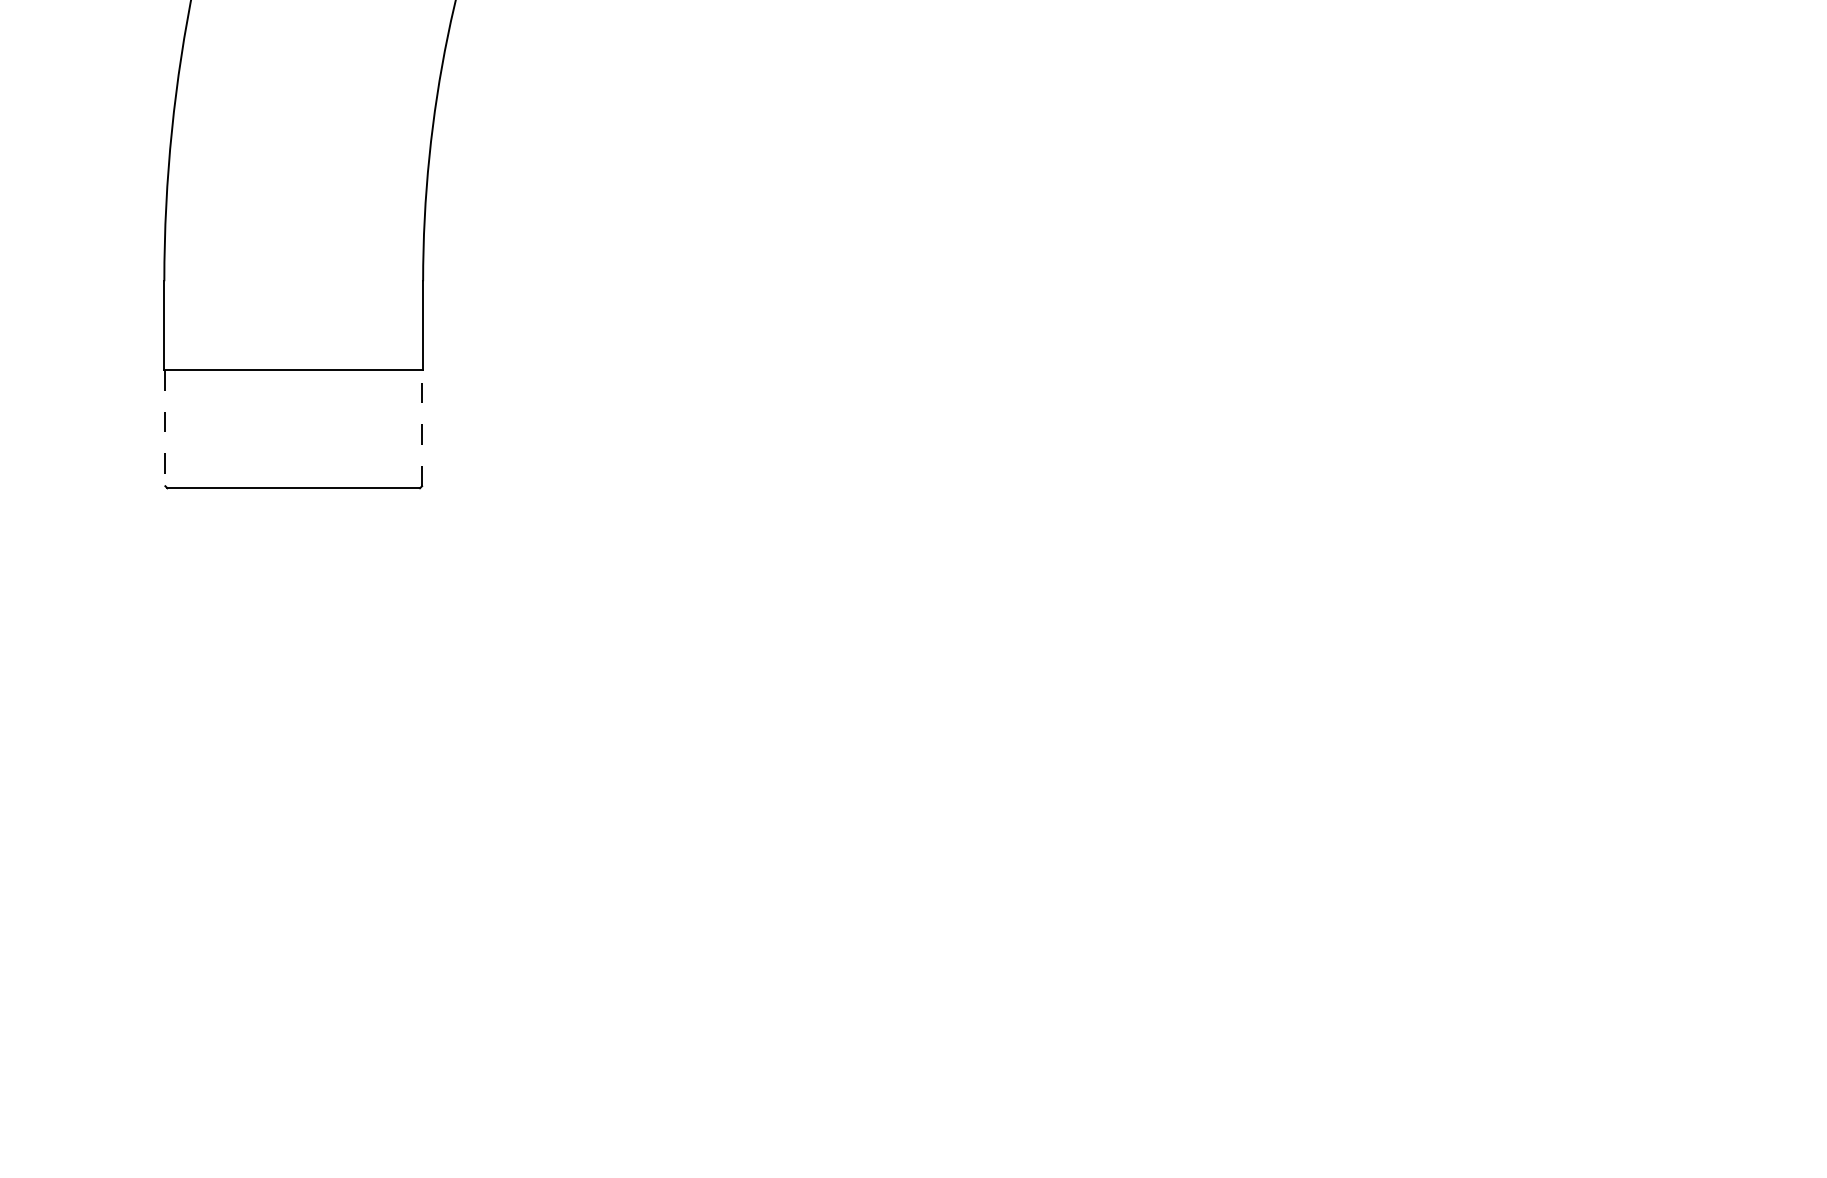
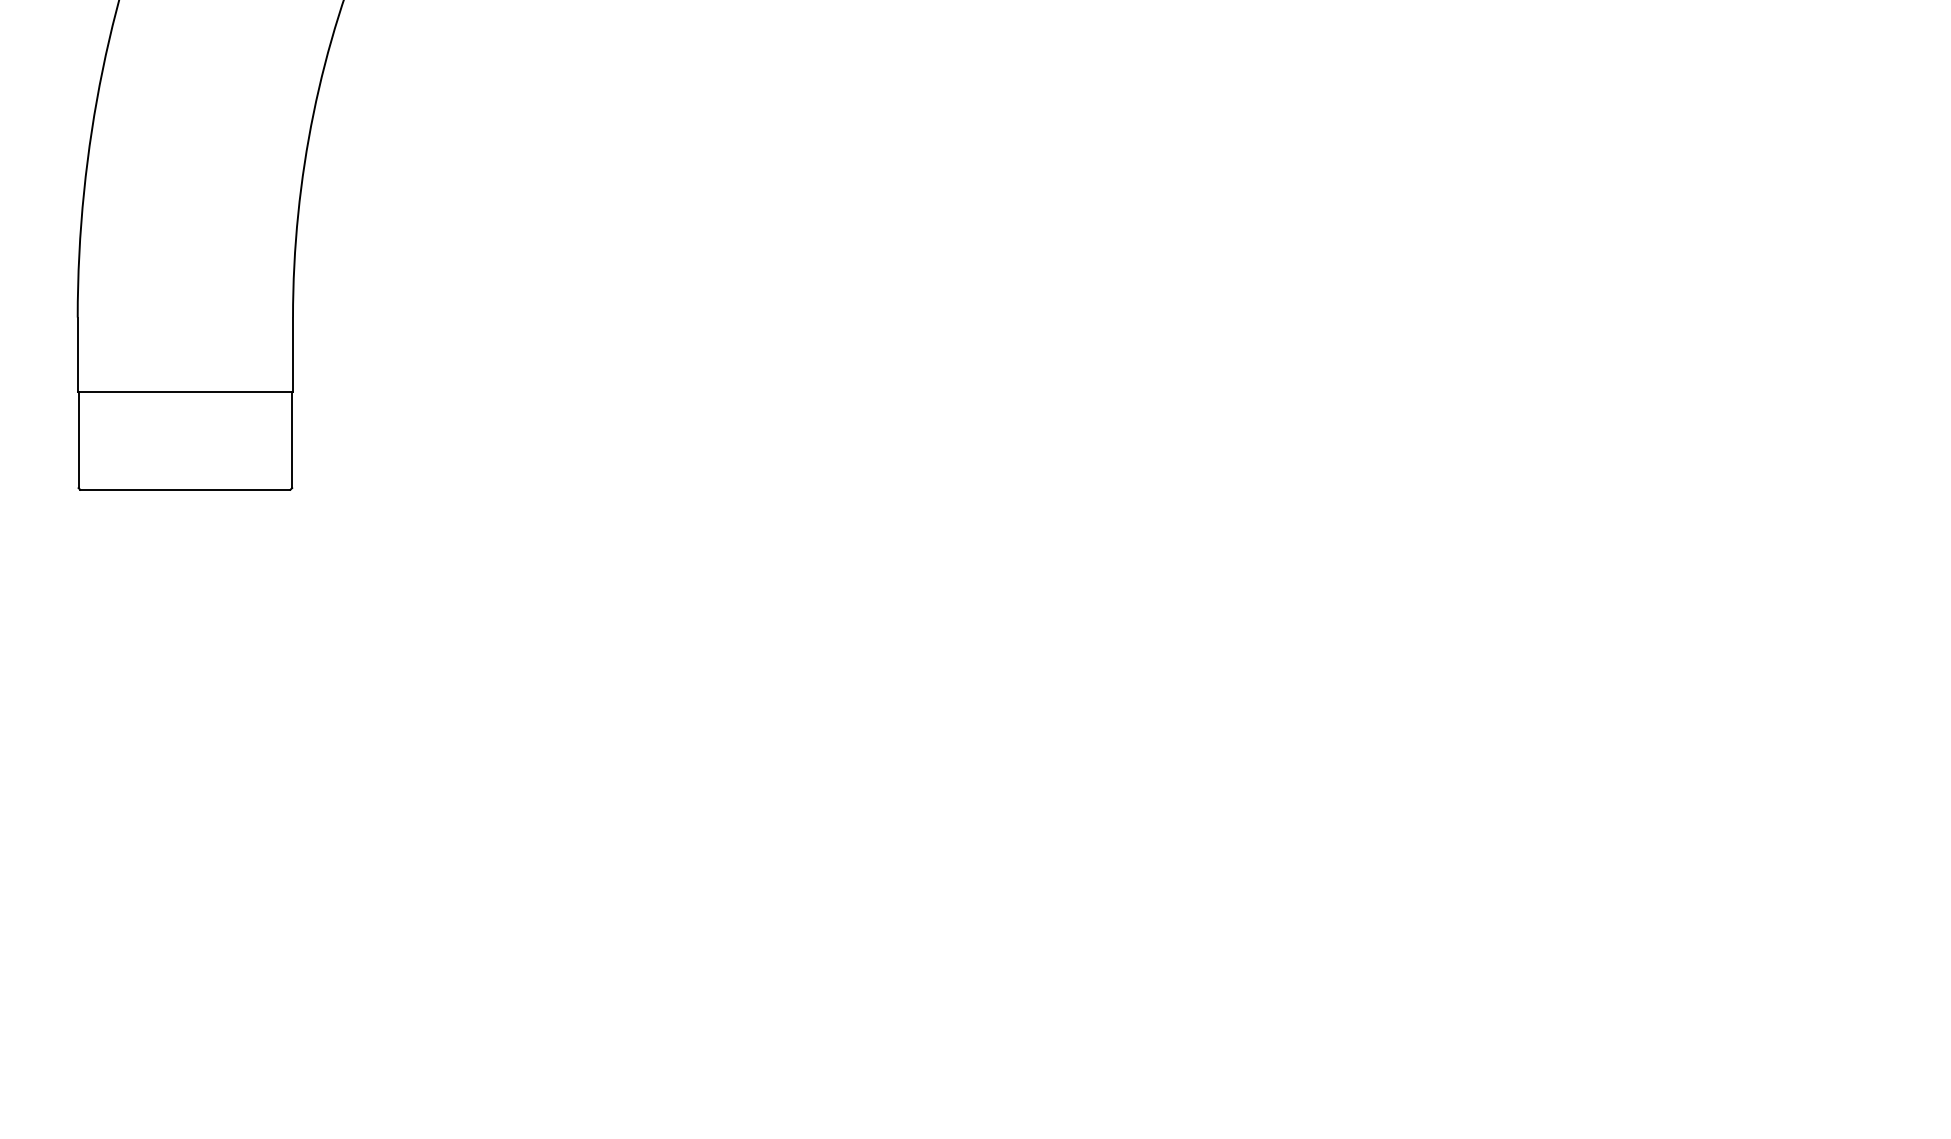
line: (422, 427) -> (292, 439), dashed -> solid
line: (165, 429) -> (78, 440), dashed -> solid

